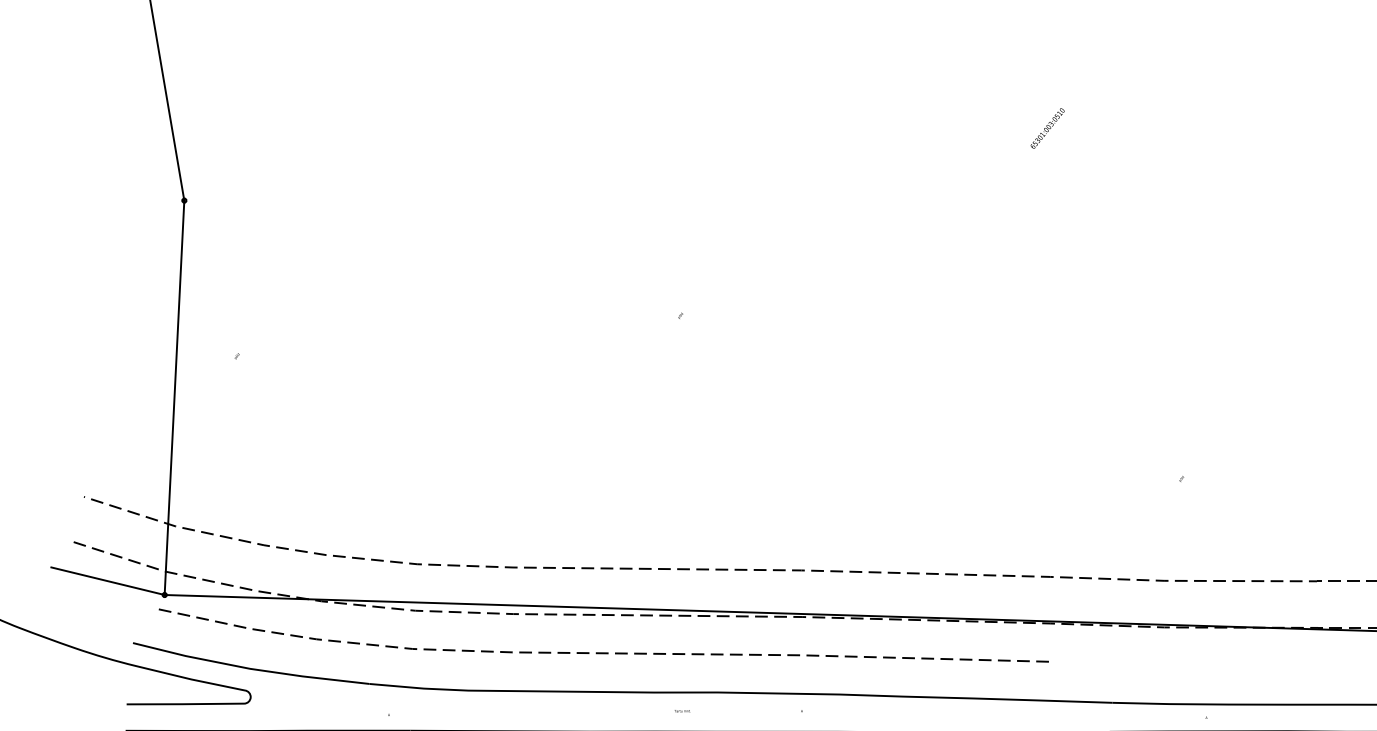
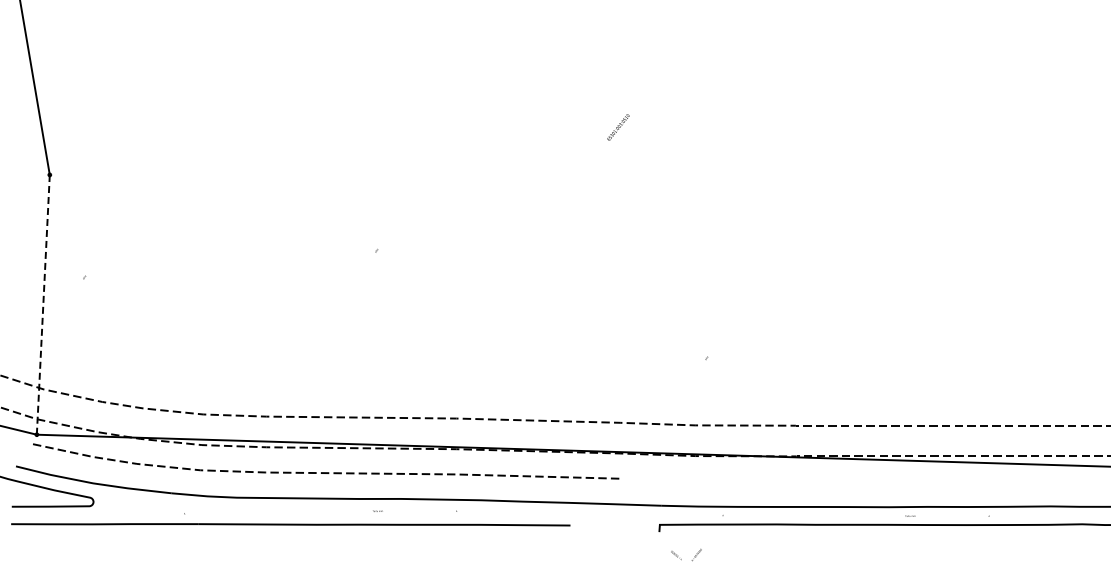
line: (174, 397) -> (43, 304), solid -> dashed

